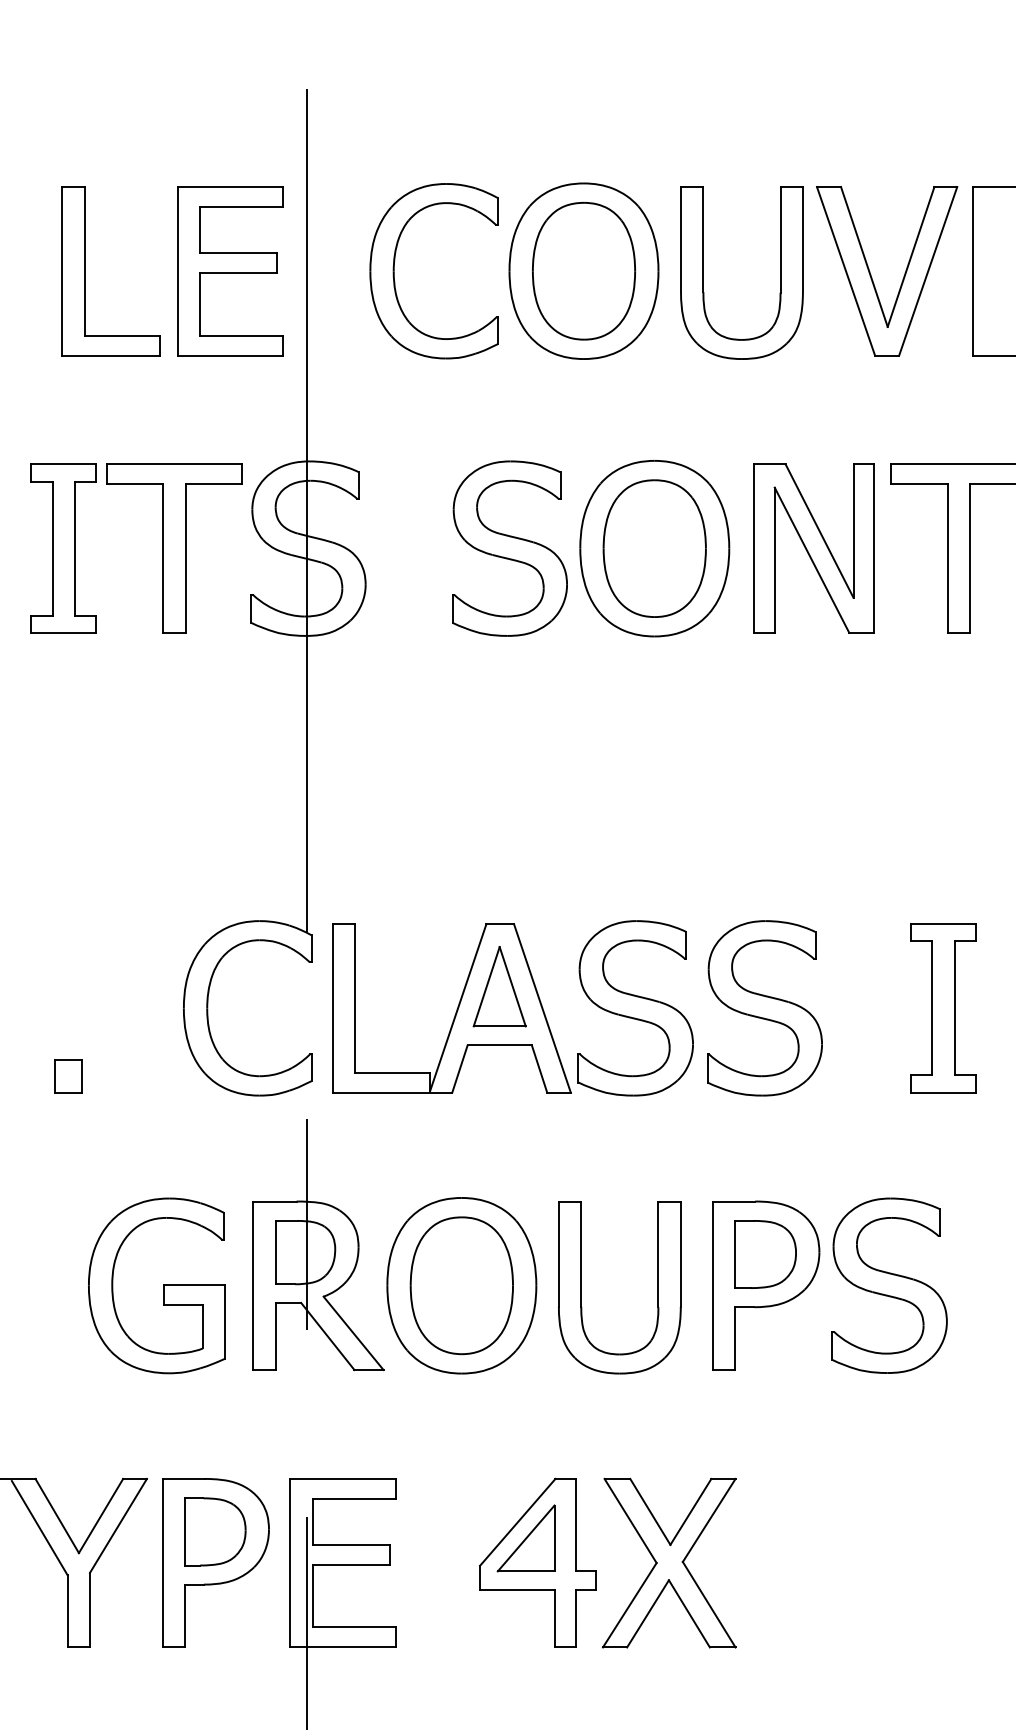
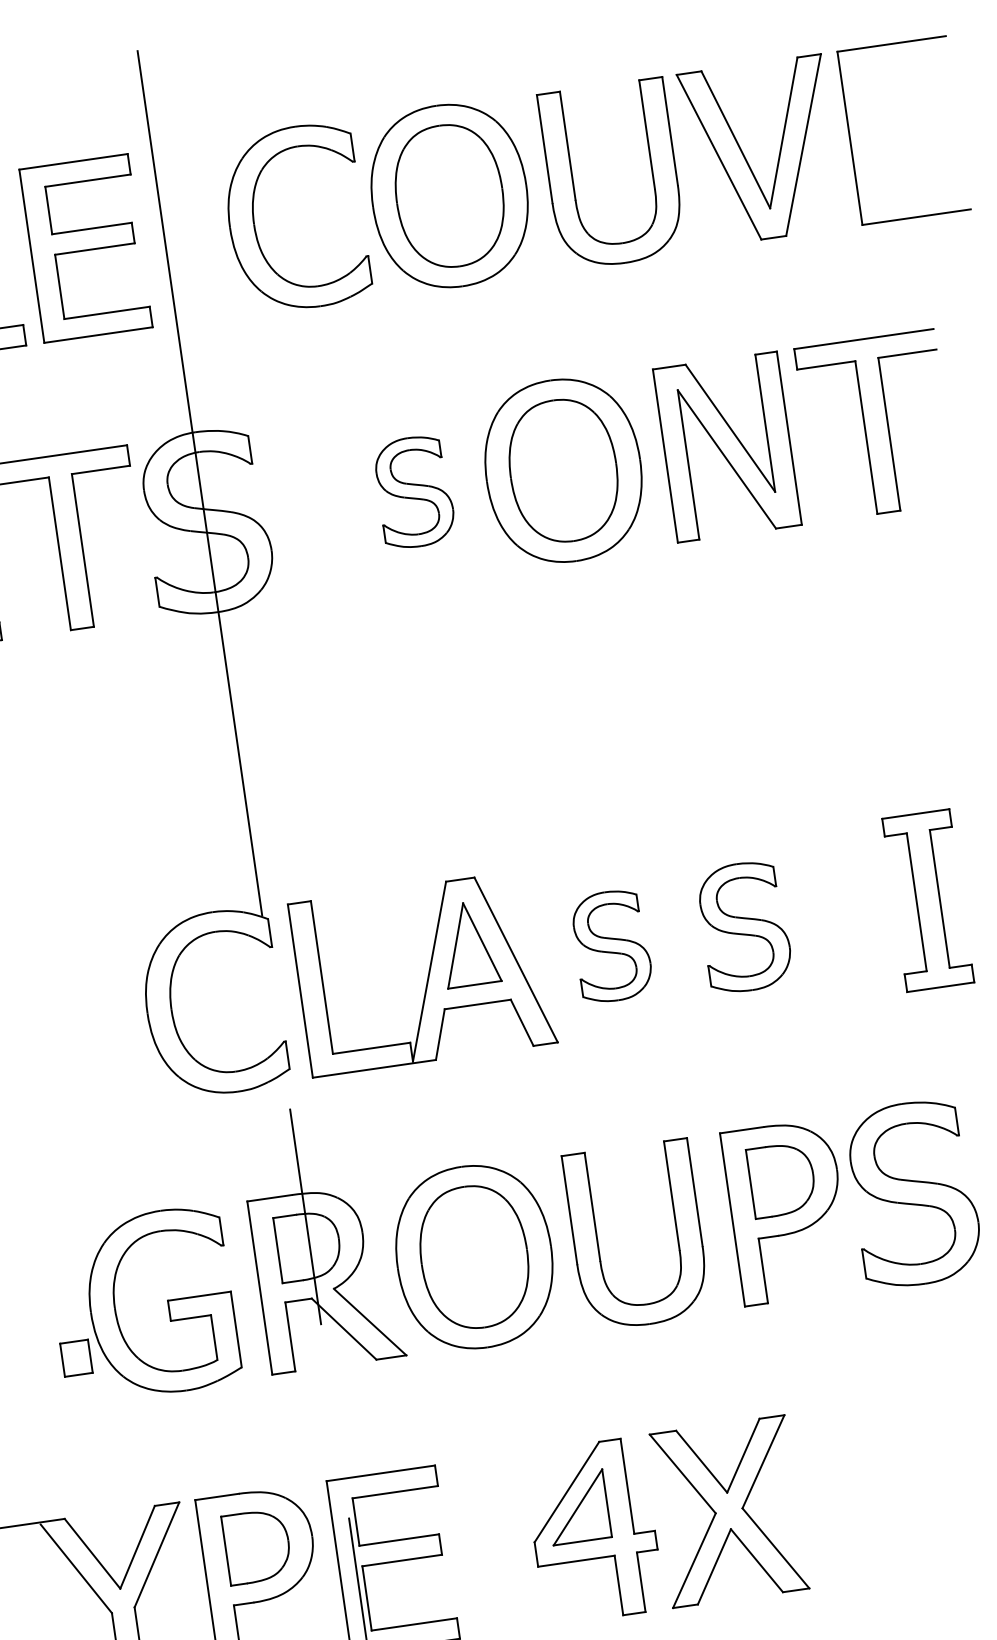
part: (509, 548) -> (414, 492), size x0.6
part: (635, 1008) -> (611, 946), size x0.6
part: (764, 1008) -> (744, 927), size x0.7
part: (68, 1076) -> (76, 1358), moved

